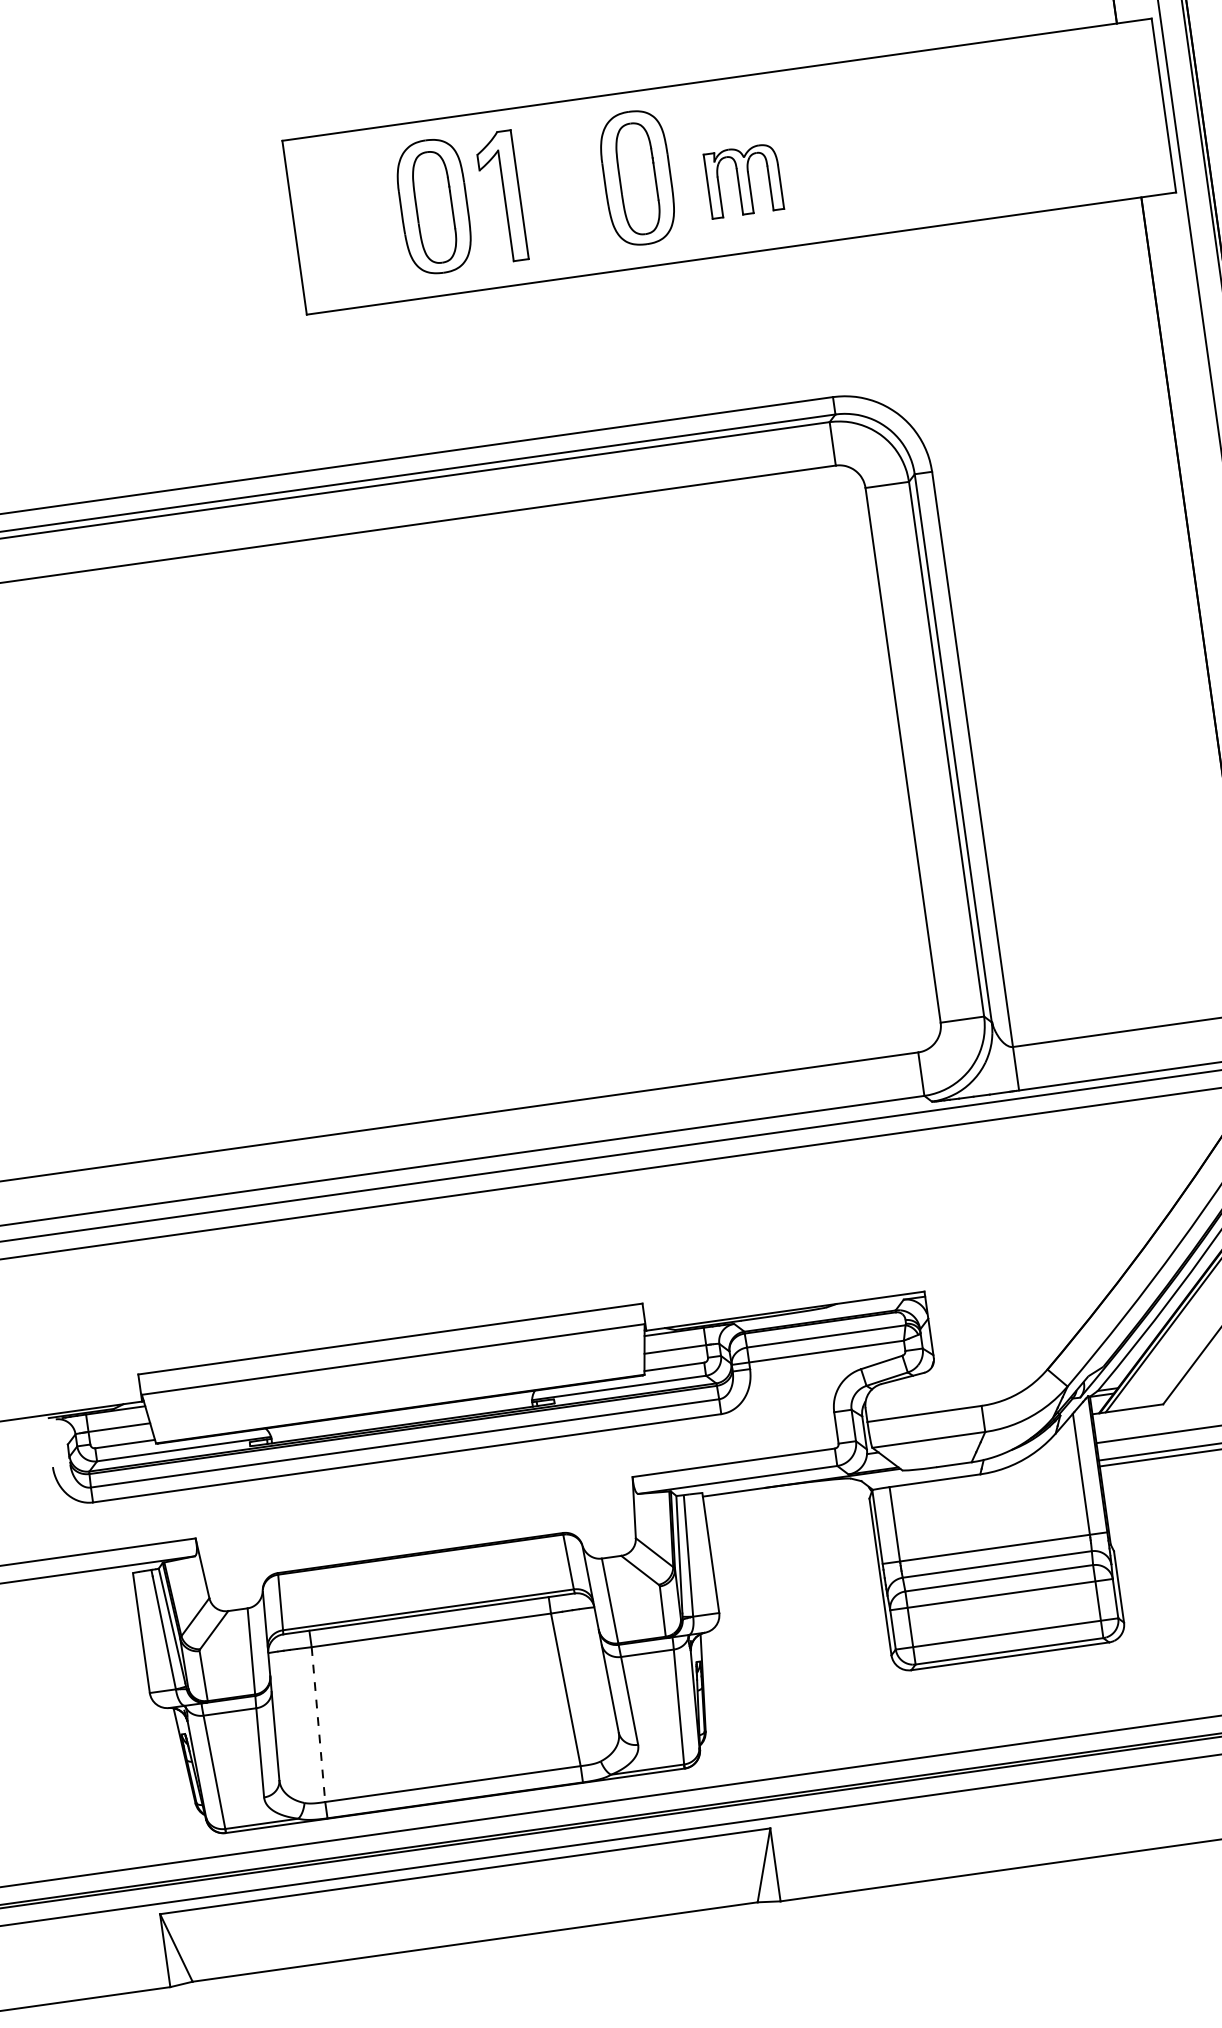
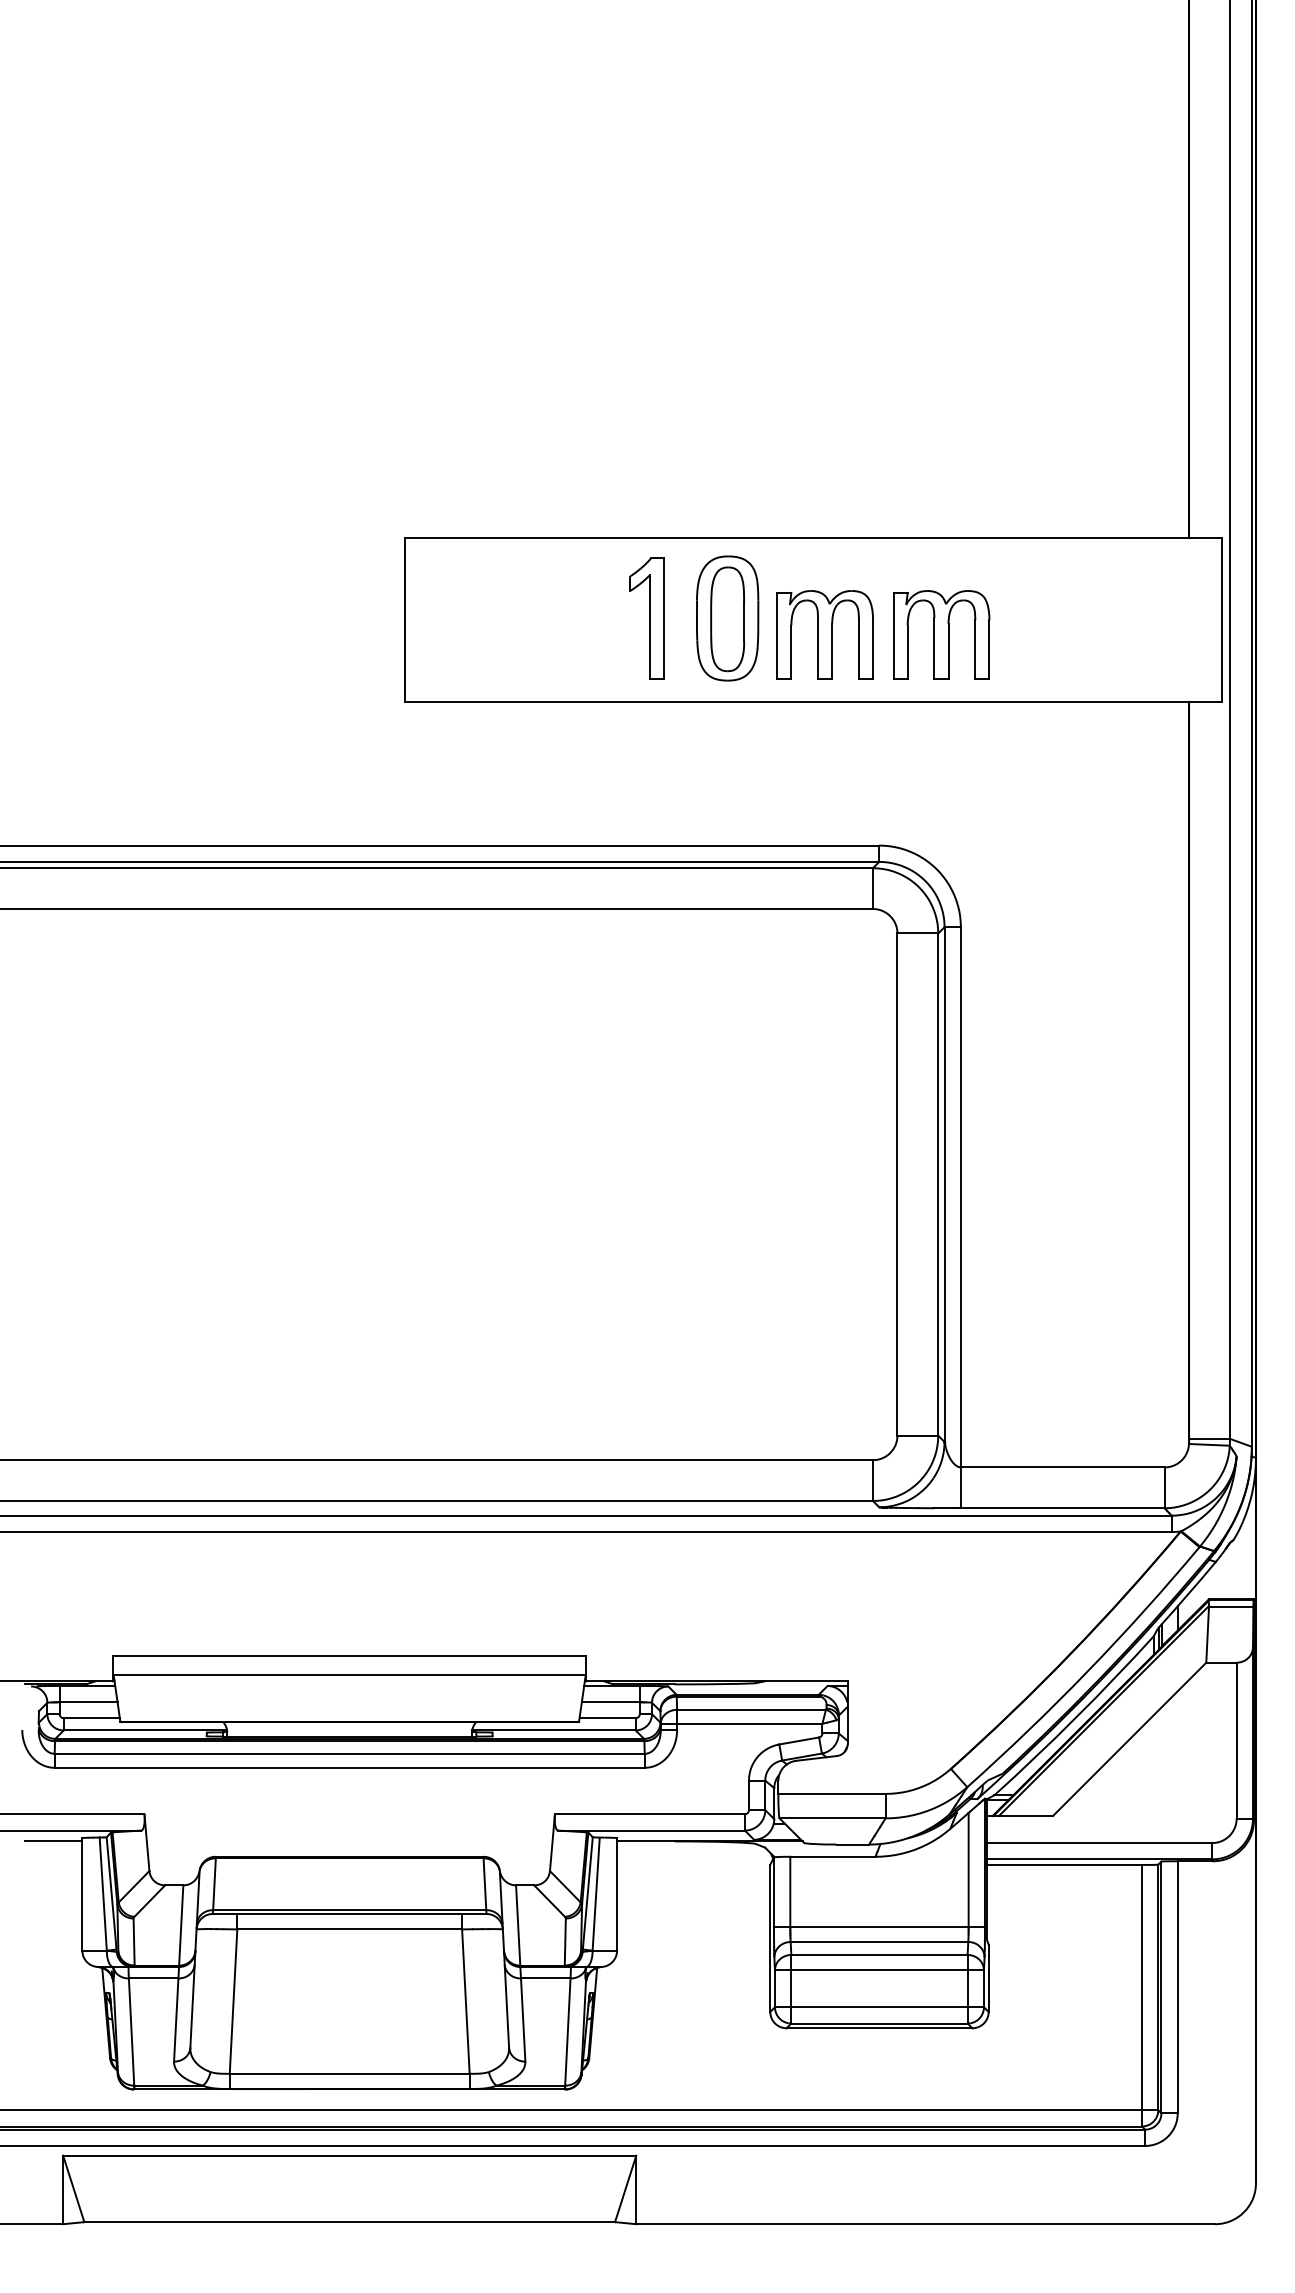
part: (867, 163) -> (941, 634), added
part: (743, 180) -> (824, 634), size x1.43
part: (501, 197) -> (646, 618), moved
part: (434, 206) -> (536, 618), removed
line: (102, 1581) -> (53, 1841), added
line: (318, 1725) -> (233, 2002), dashed -> solid

